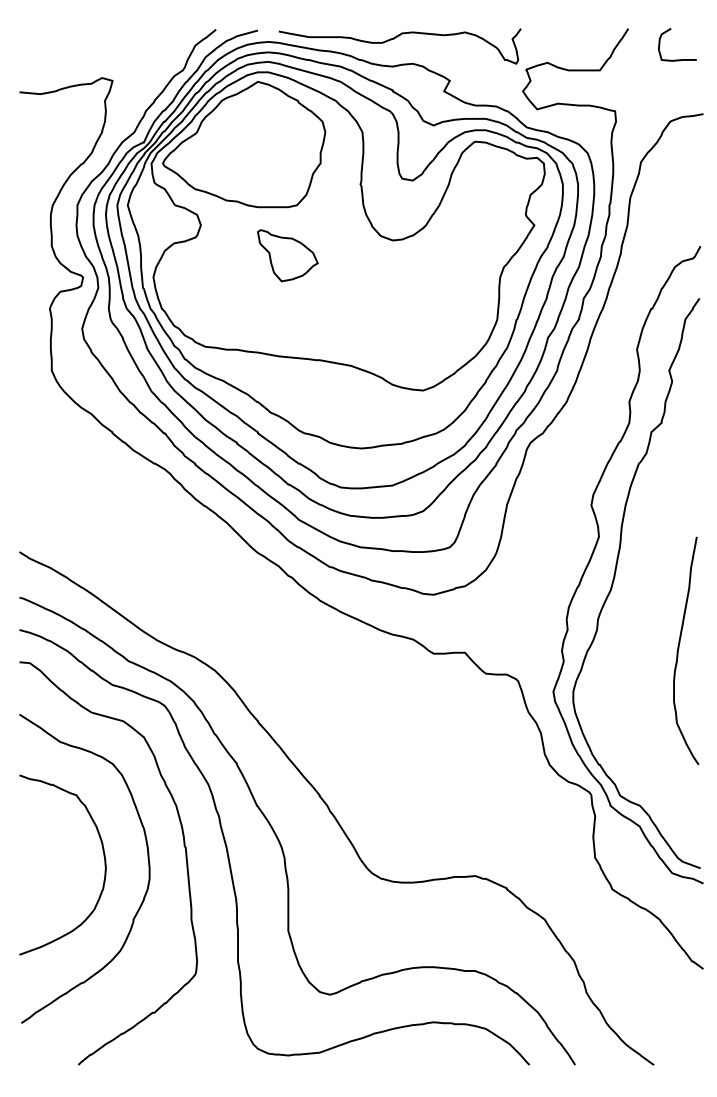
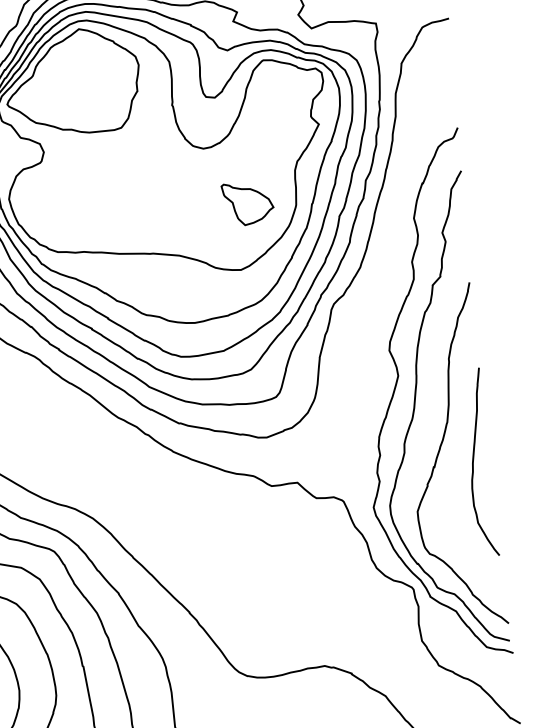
part: (287, 255) -> (247, 203), moved
curve: (639, 633) -> (439, 452), added

